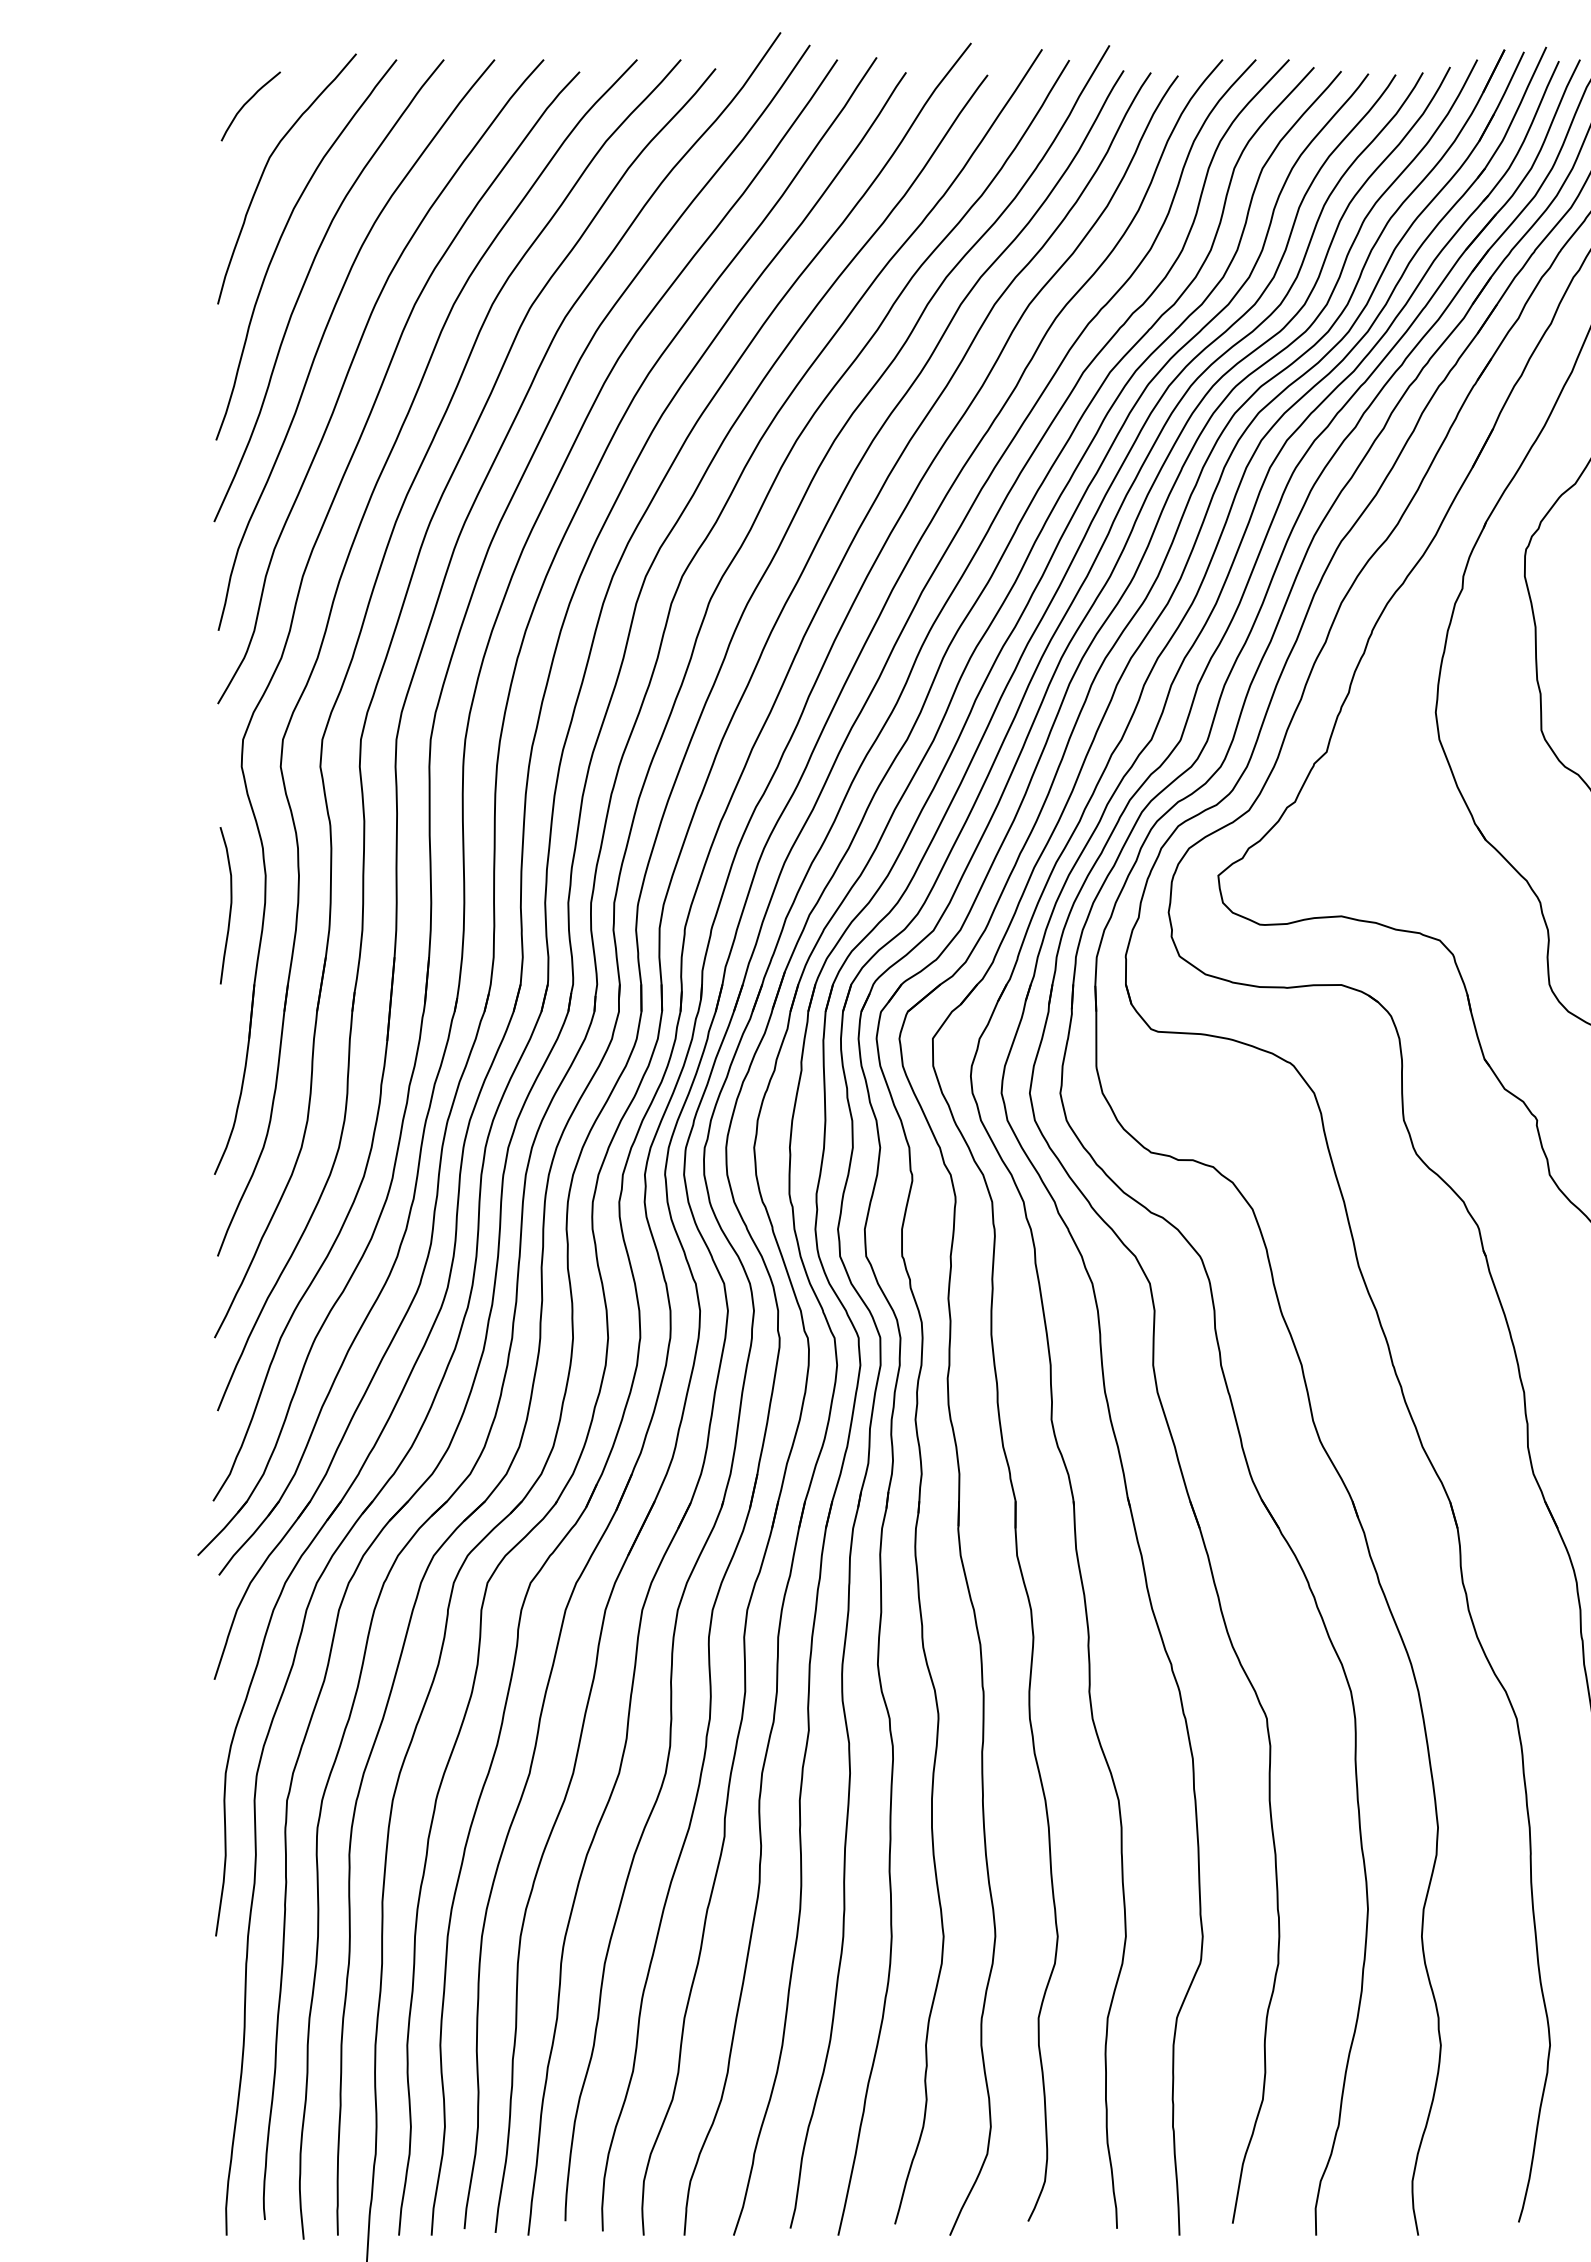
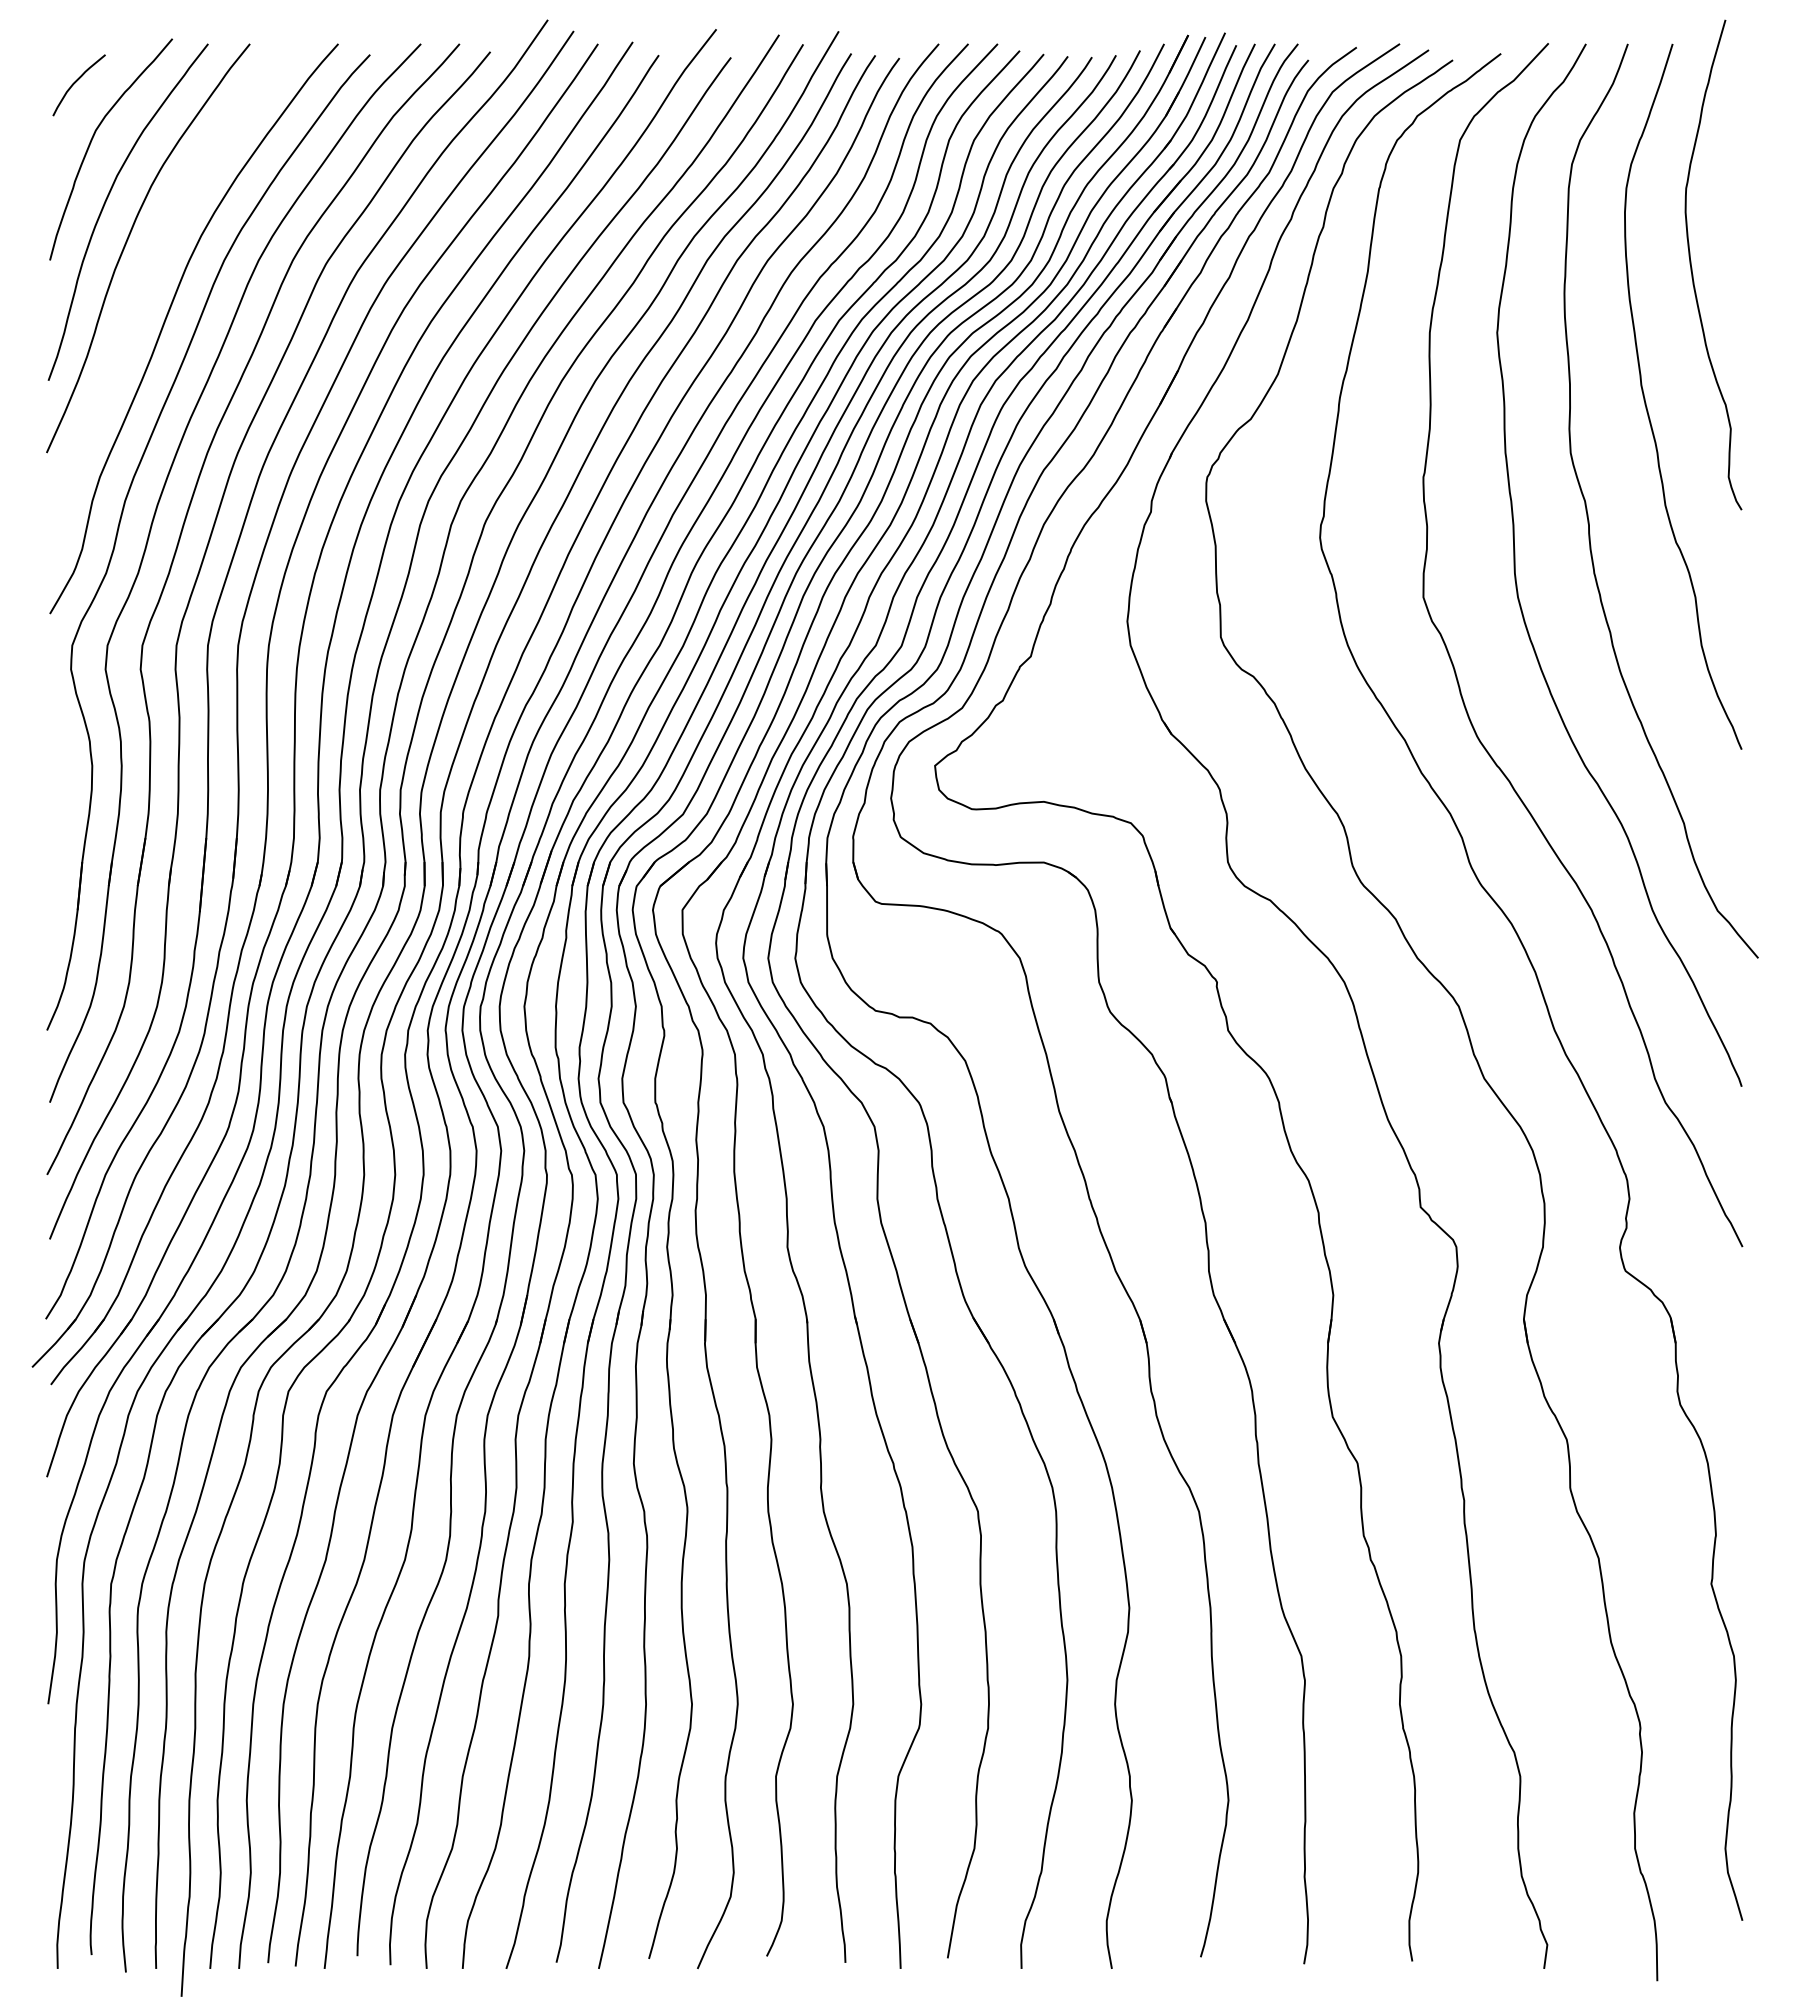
curve: (324, 334) -> (144, 287), removed
curve: (229, 904) -> (60, 791), removed

